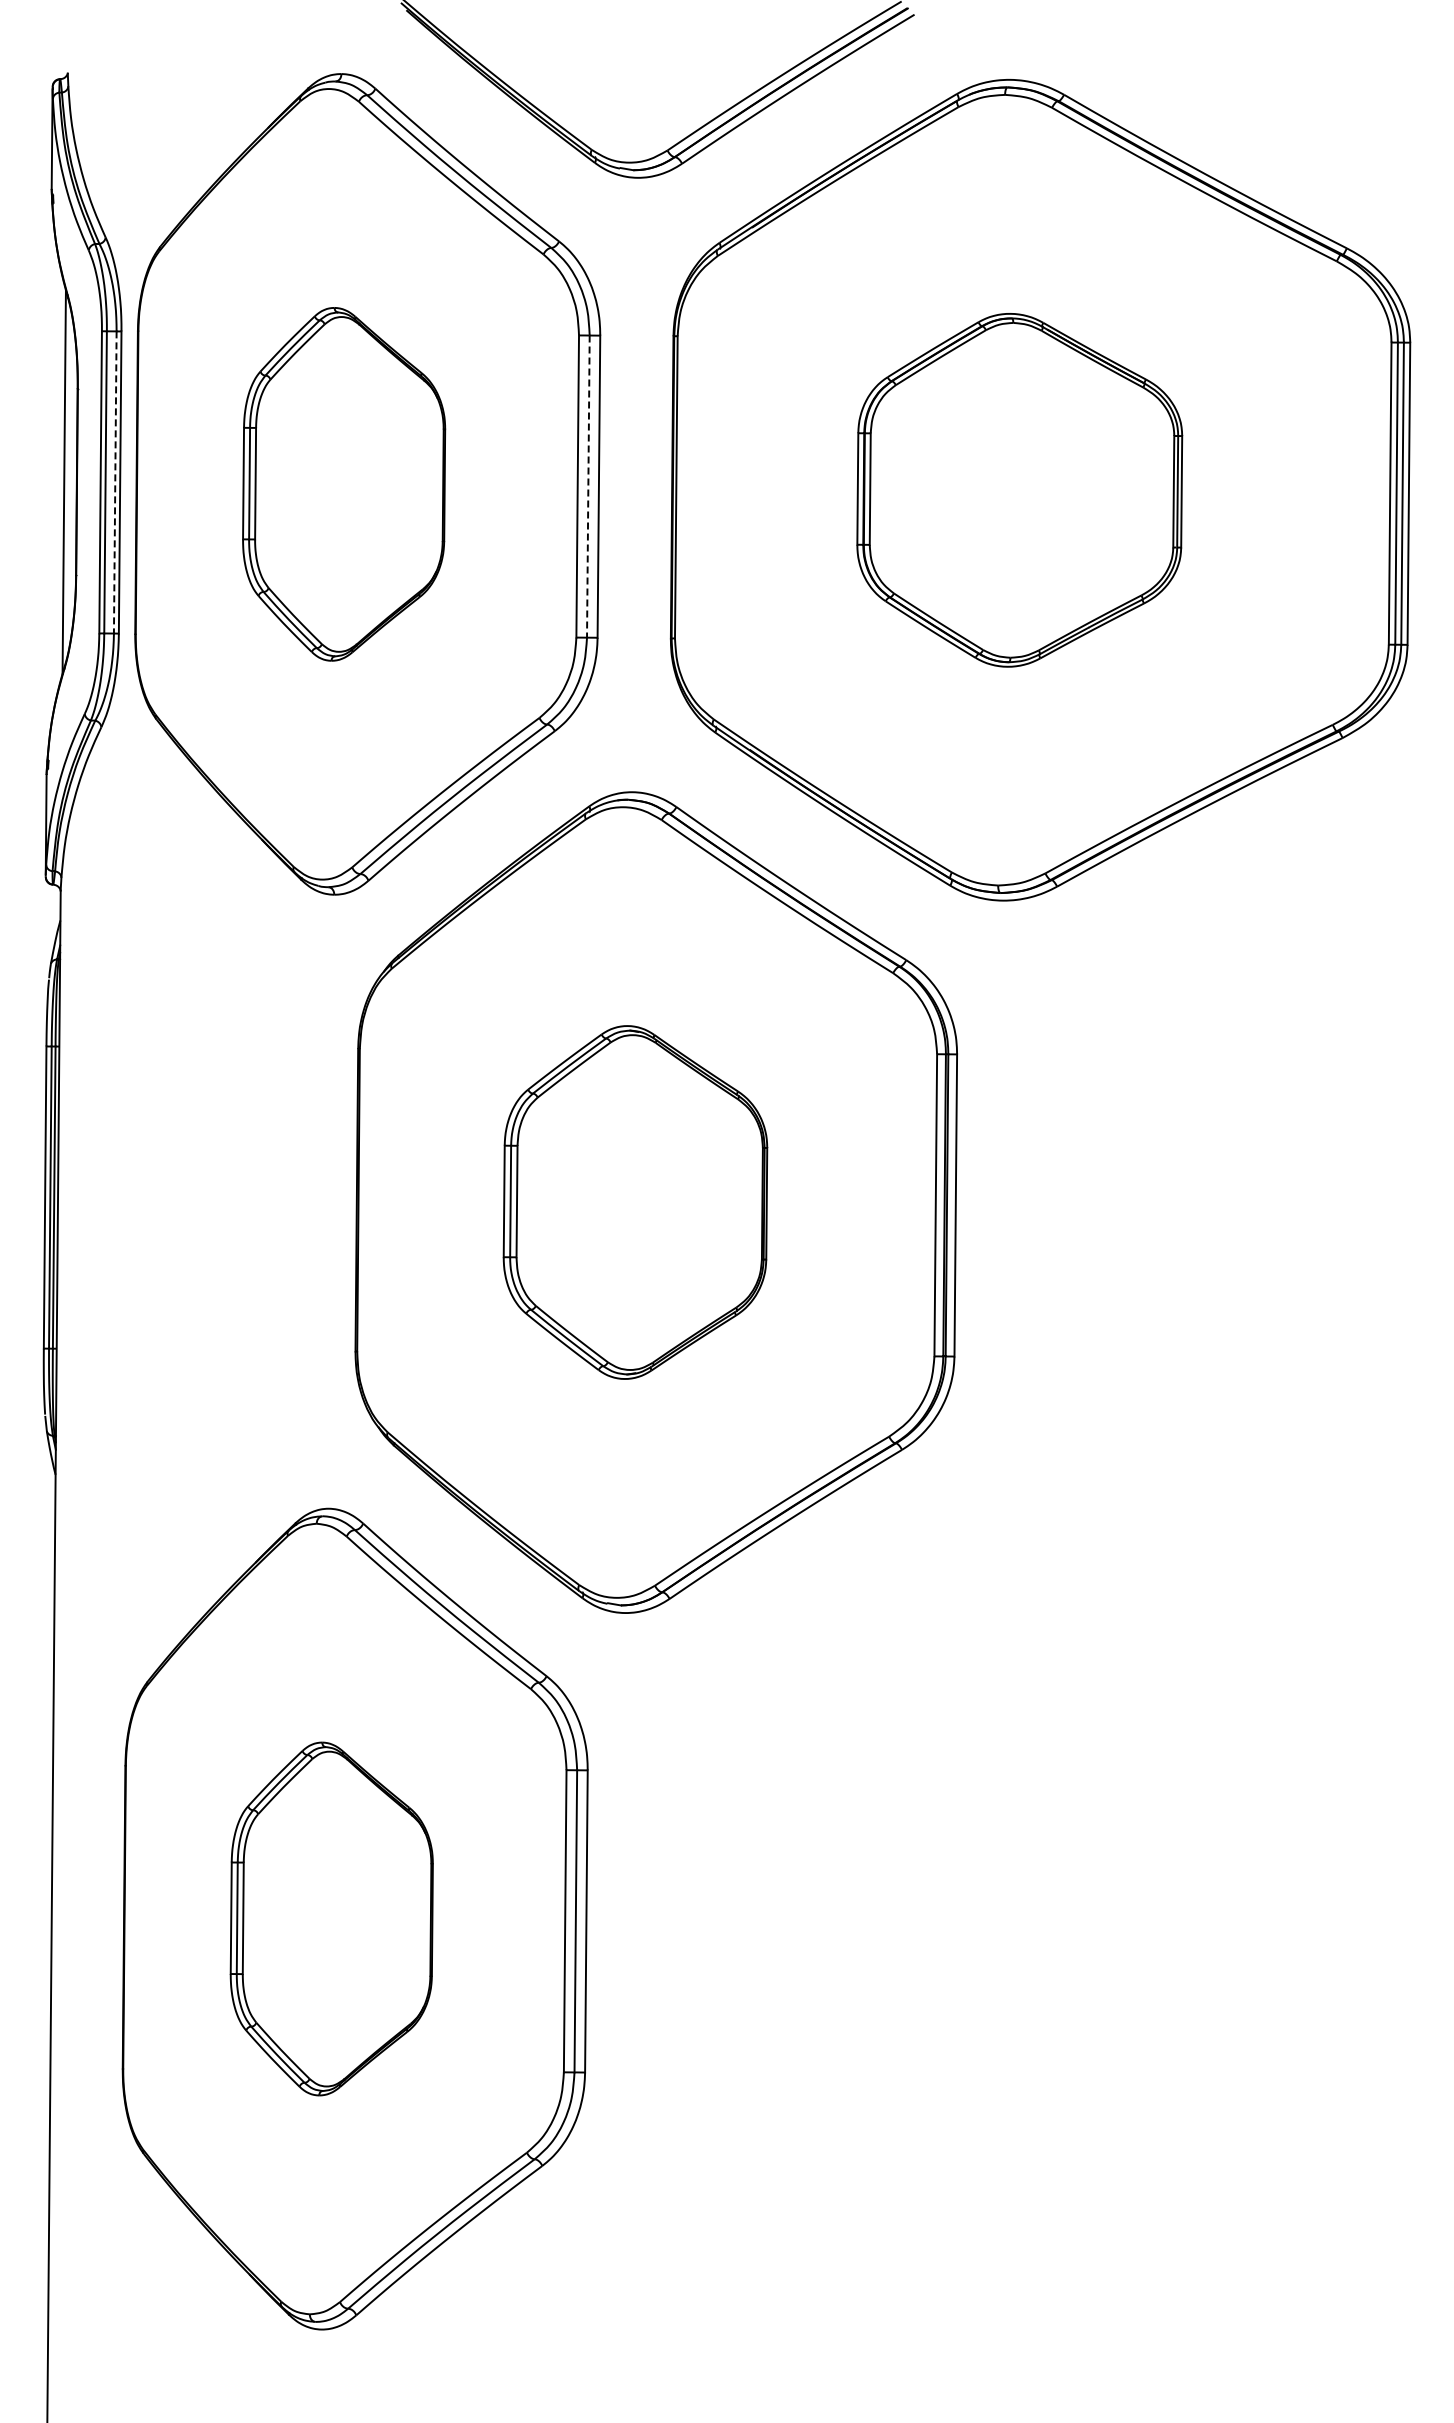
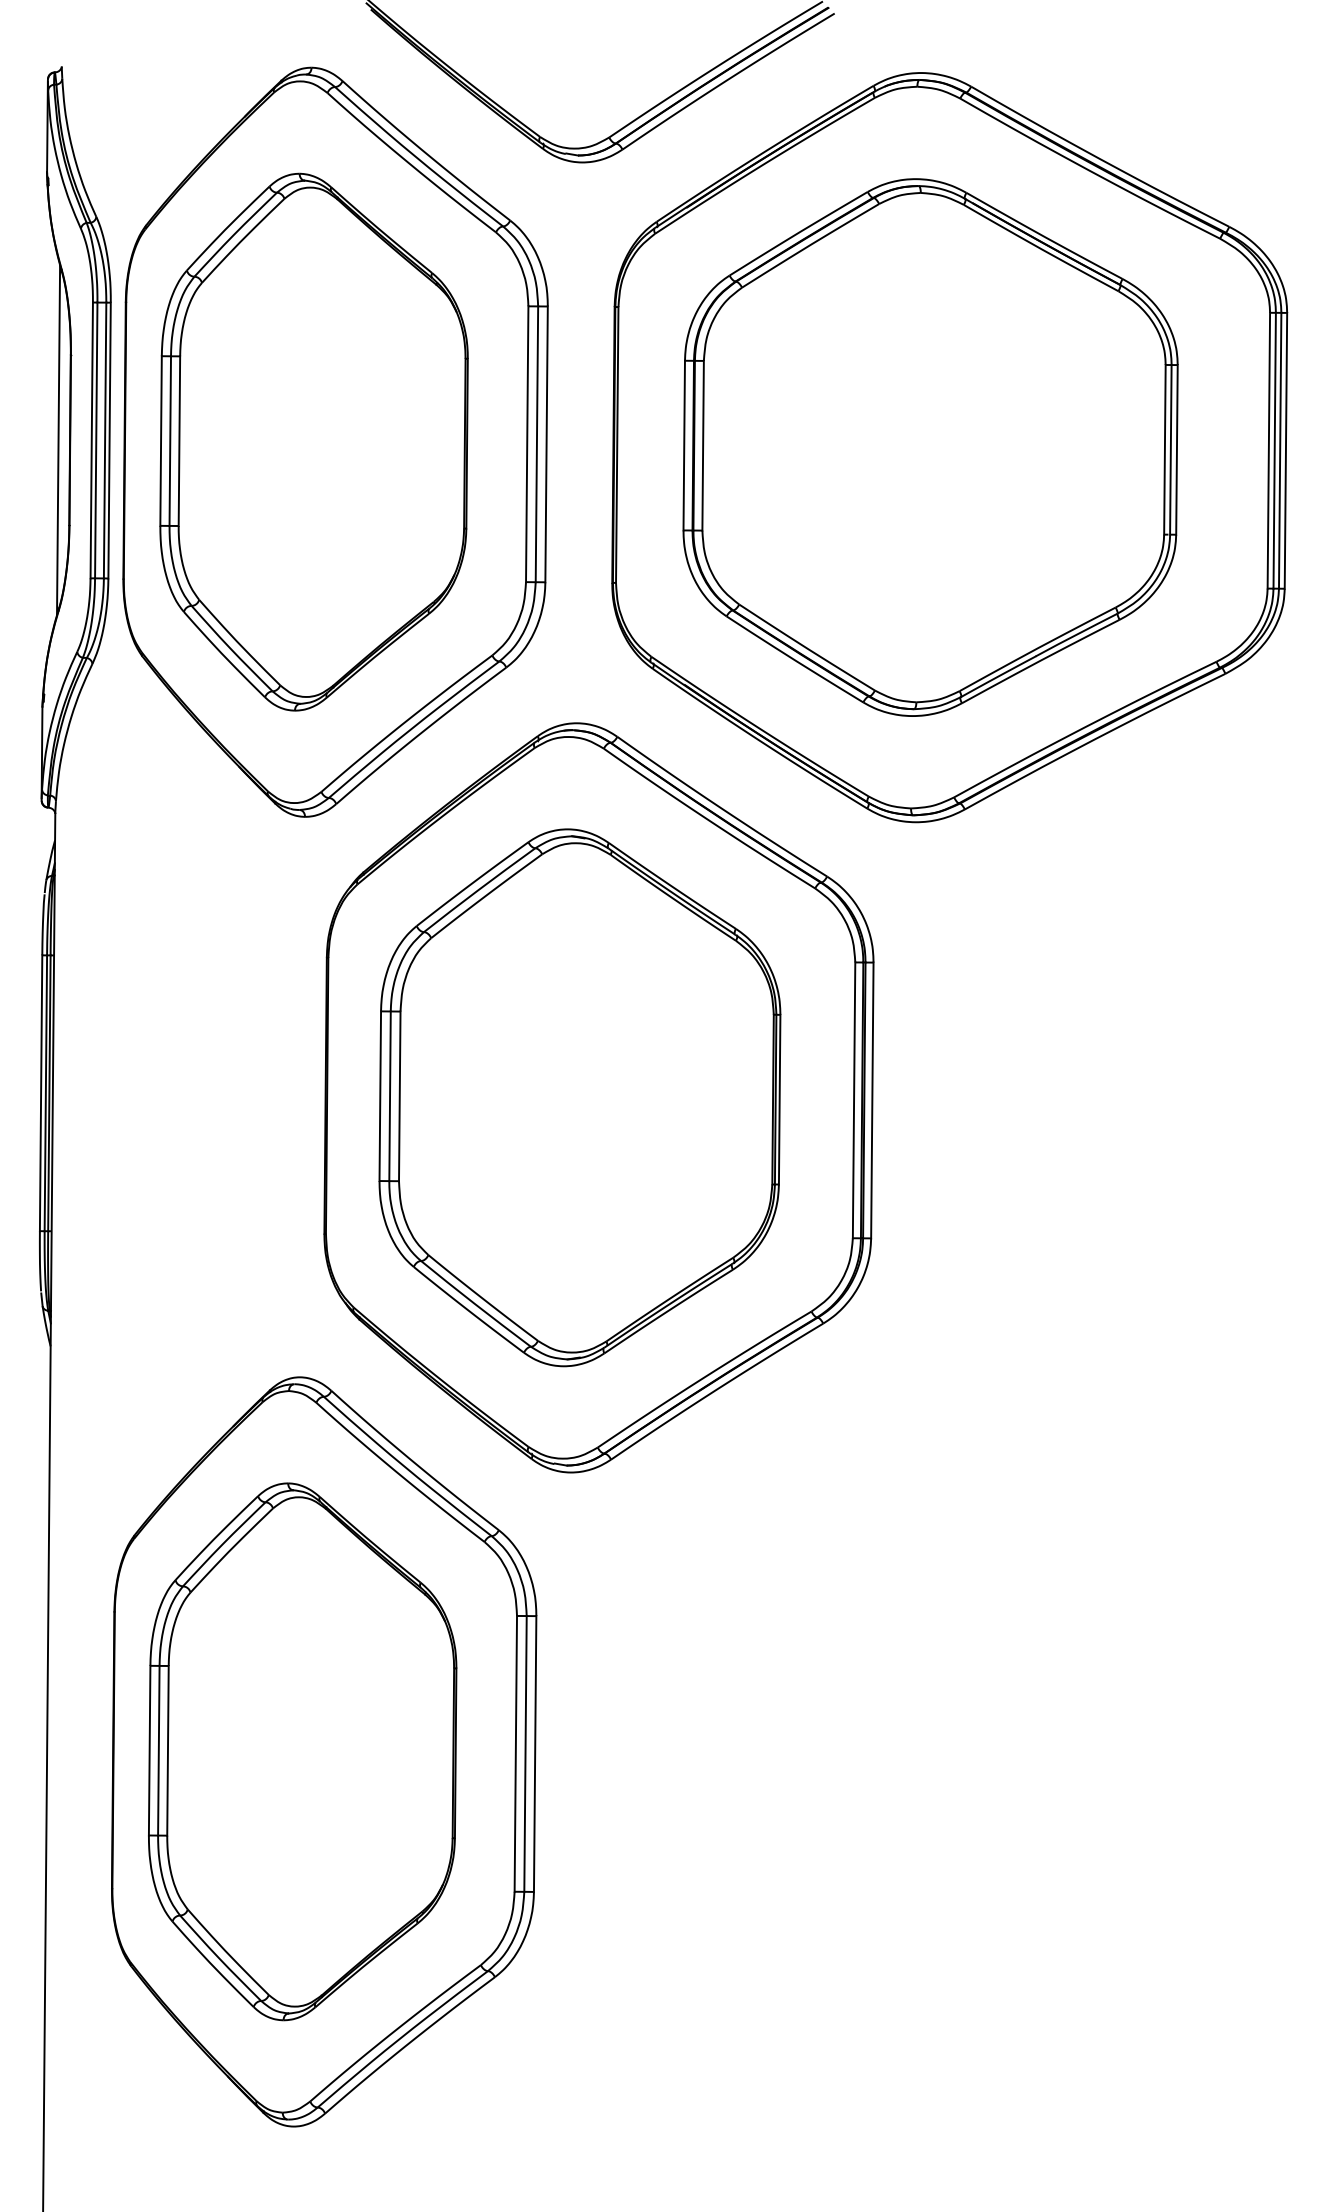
line: (115, 482) -> (105, 440), dashed -> solid
part: (343, 484) -> (313, 442), size x1.67
line: (588, 487) -> (537, 445), dashed -> solid
part: (1019, 490) -> (930, 447), size x1.67
part: (635, 1202) -> (579, 1097), size x1.67
part: (331, 1918) -> (302, 1751), size x1.67

